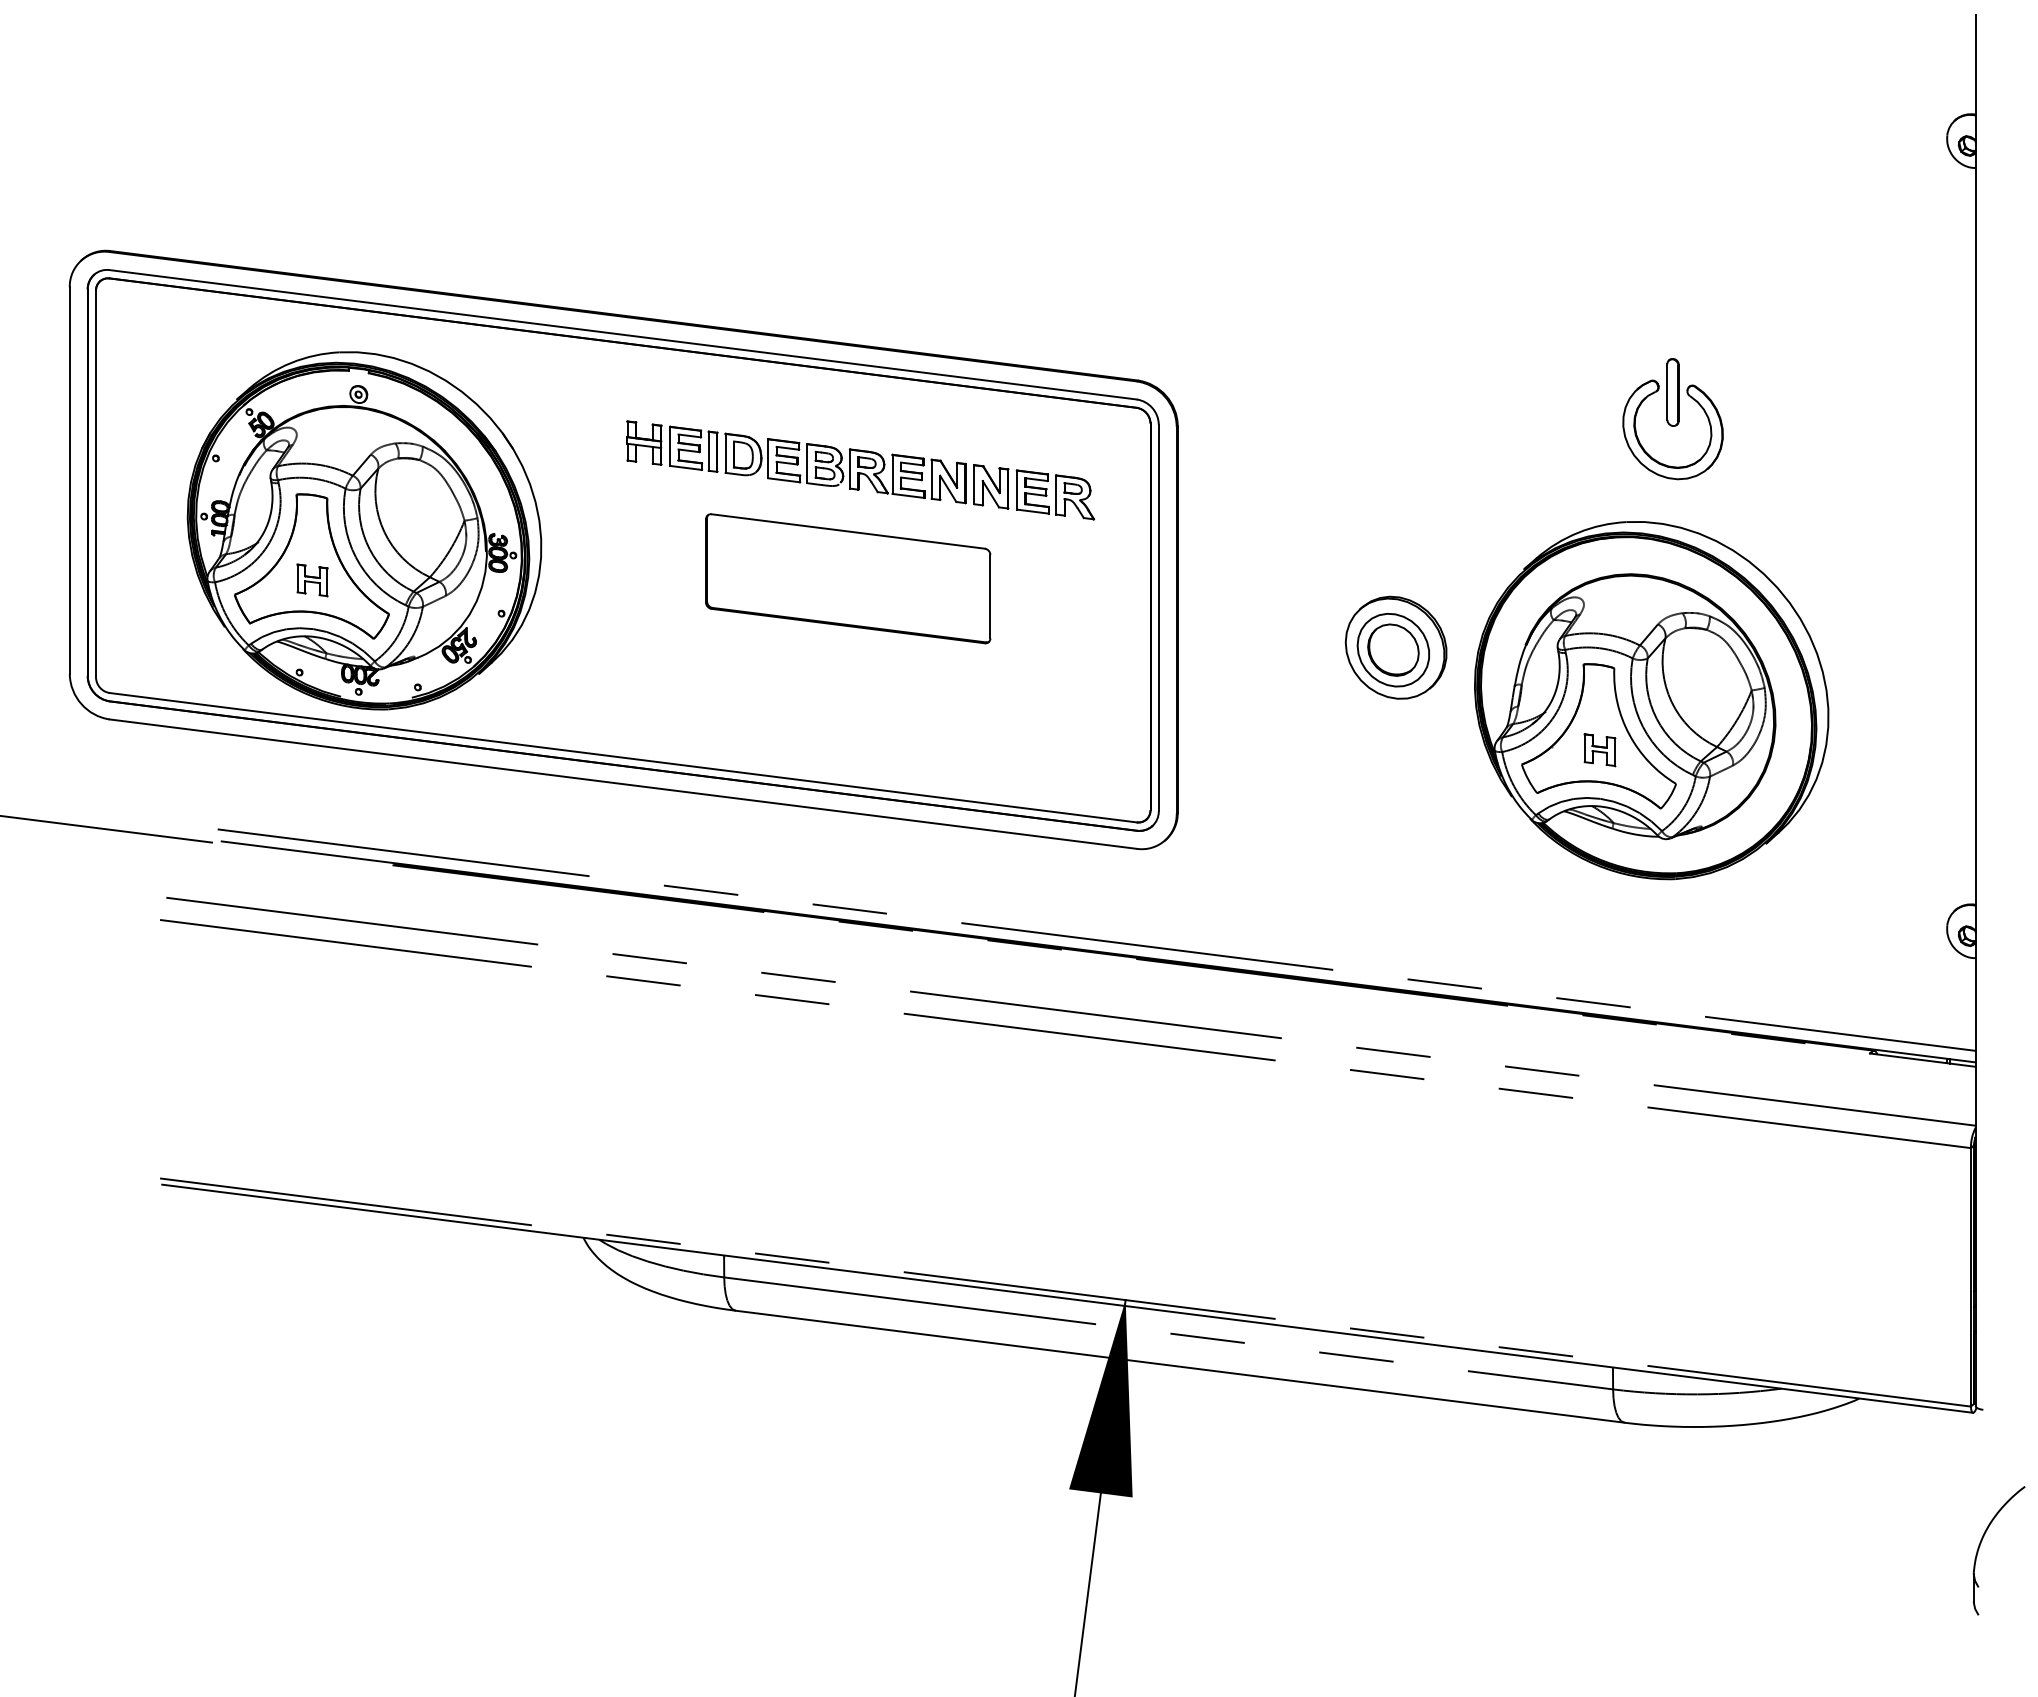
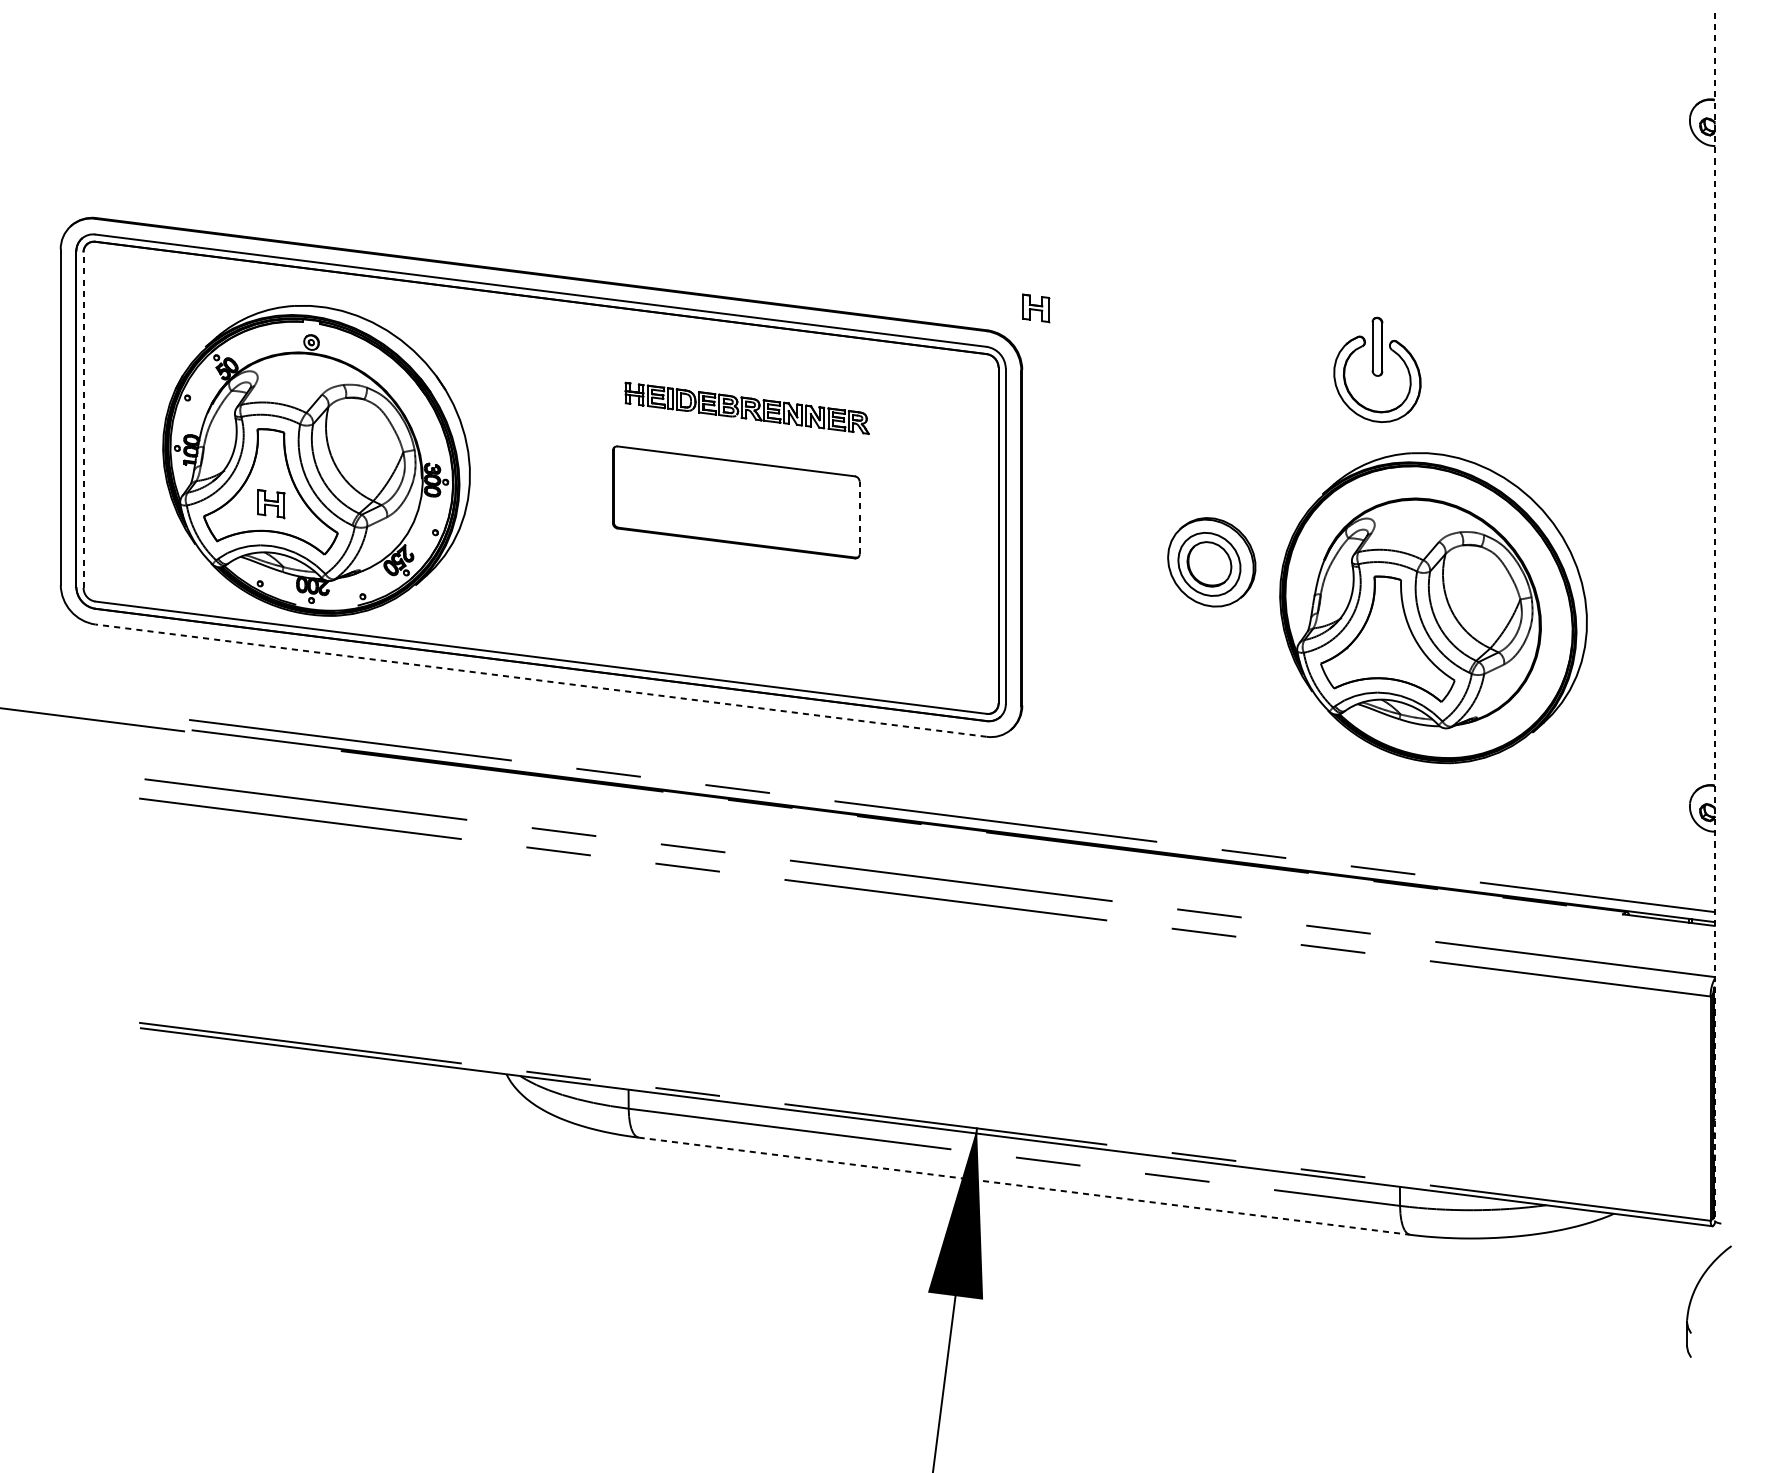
part: (1672, 419) -> (1376, 370), moved
part: (860, 470) -> (746, 408), size x0.6
line: (96, 483) -> (83, 419), solid -> dashed
line: (990, 596) -> (859, 517), solid -> dashed
line: (1975, 710) -> (1714, 616), solid -> dashed
part: (1599, 750) -> (1035, 308), moved
line: (623, 784) -> (541, 680), solid -> dashed
line: (1180, 1366) -> (1024, 1186), solid -> dashed
part: (1982, 1541) -> (1694, 1293), moved

